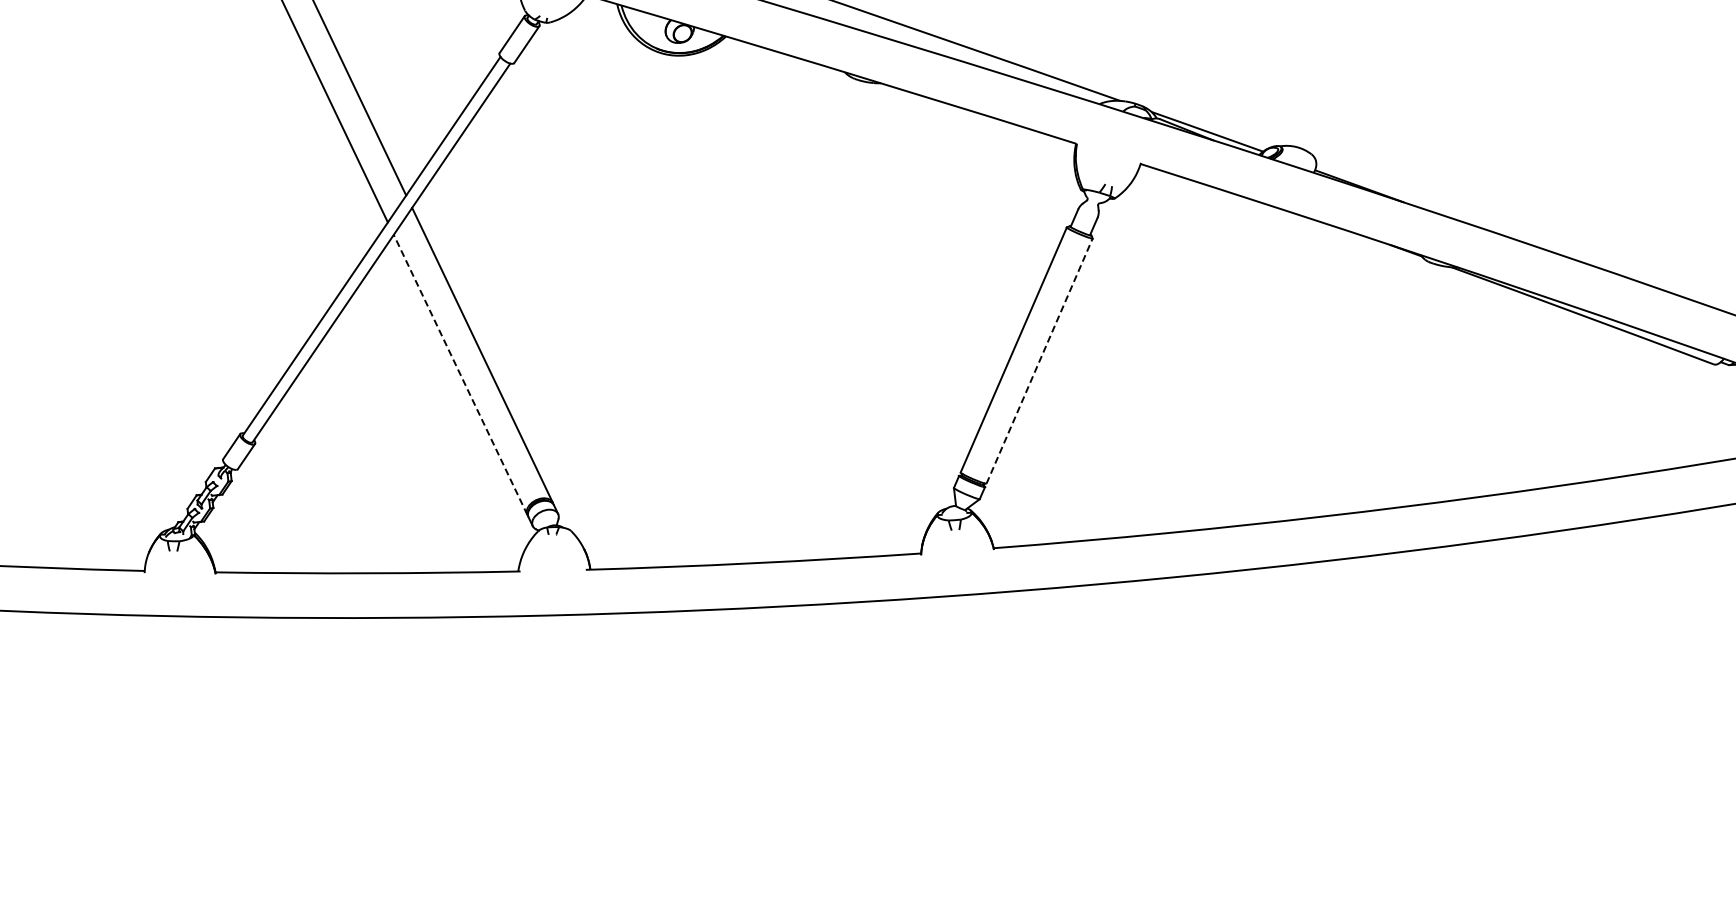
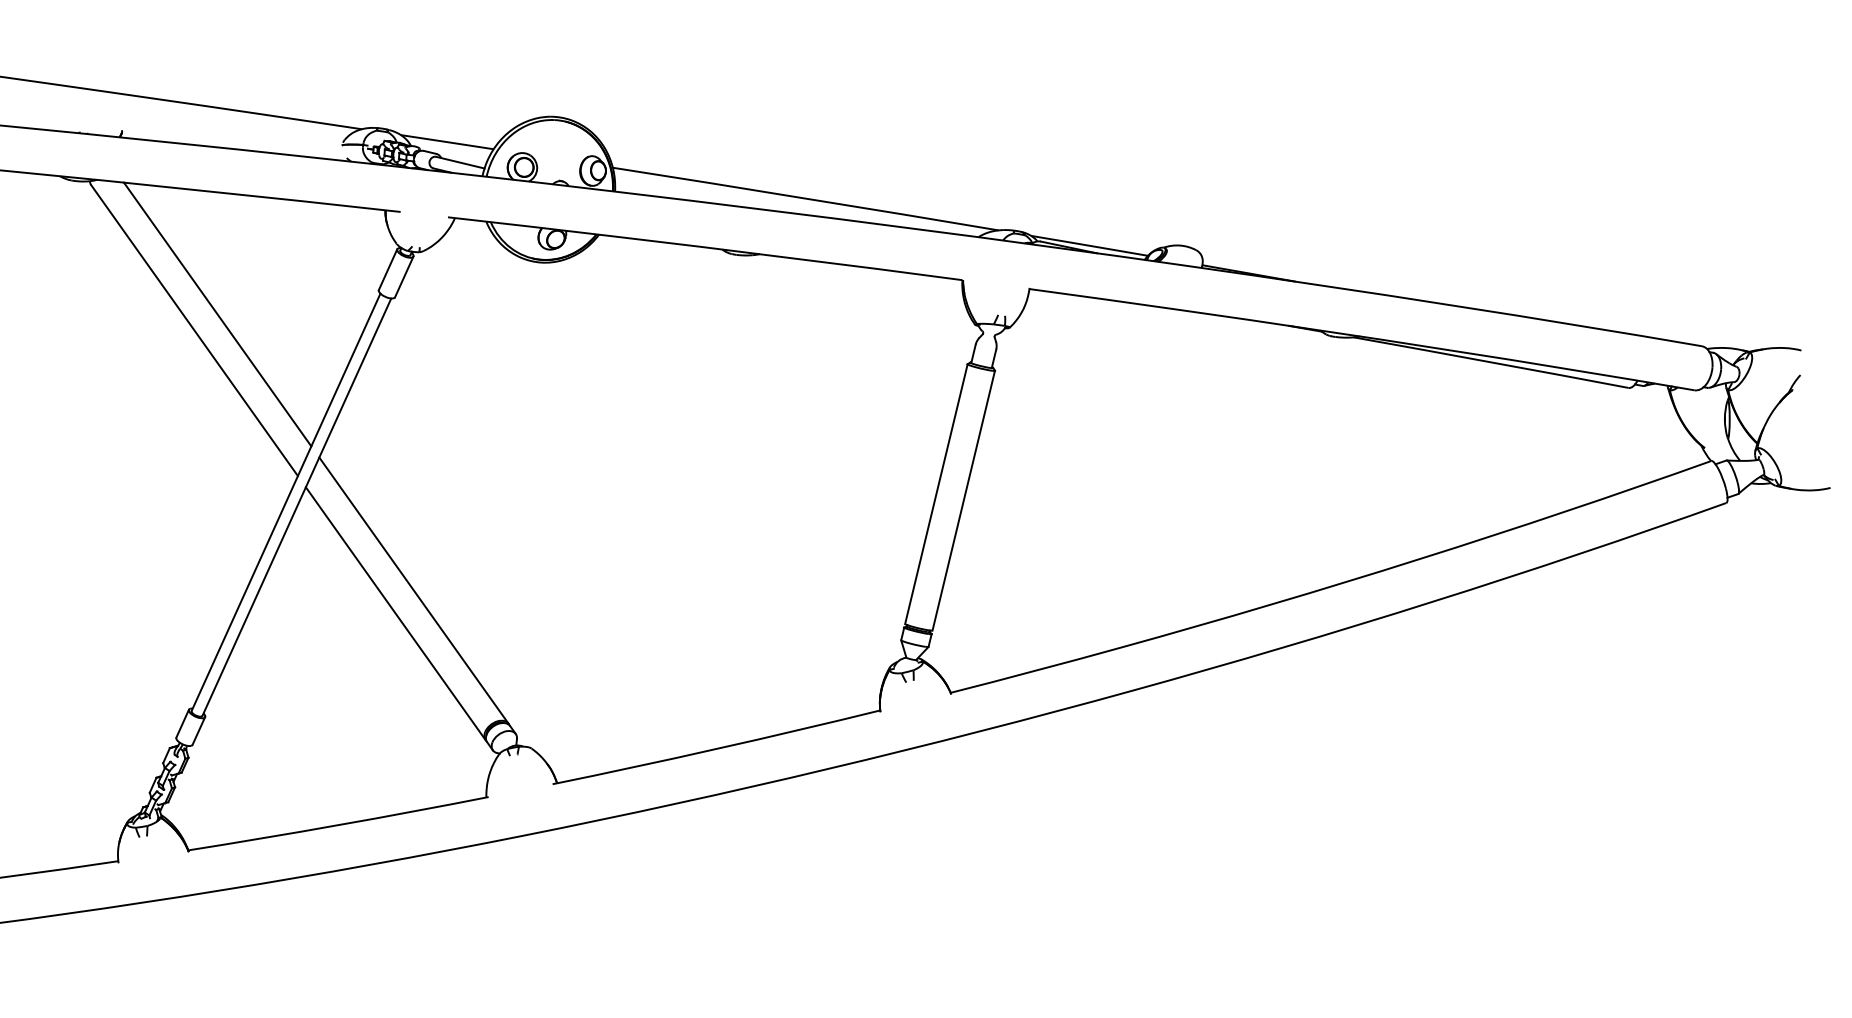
line: (1039, 360) -> (963, 500), dashed -> solid
line: (460, 374) -> (395, 613), dashed -> solid

